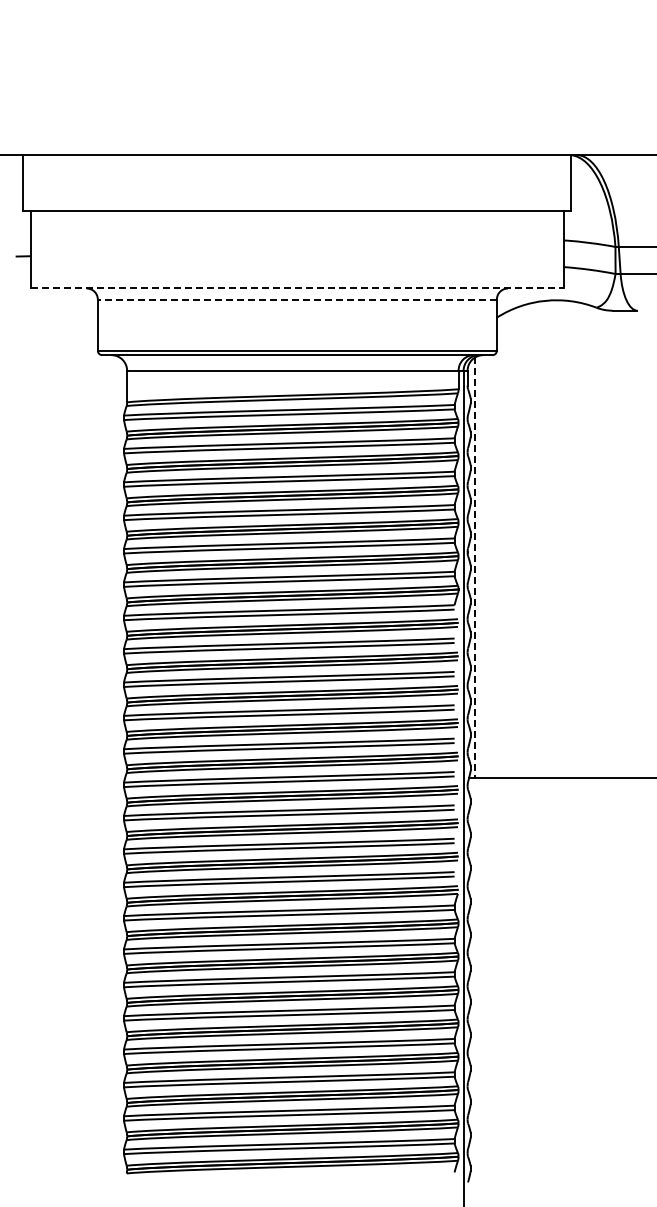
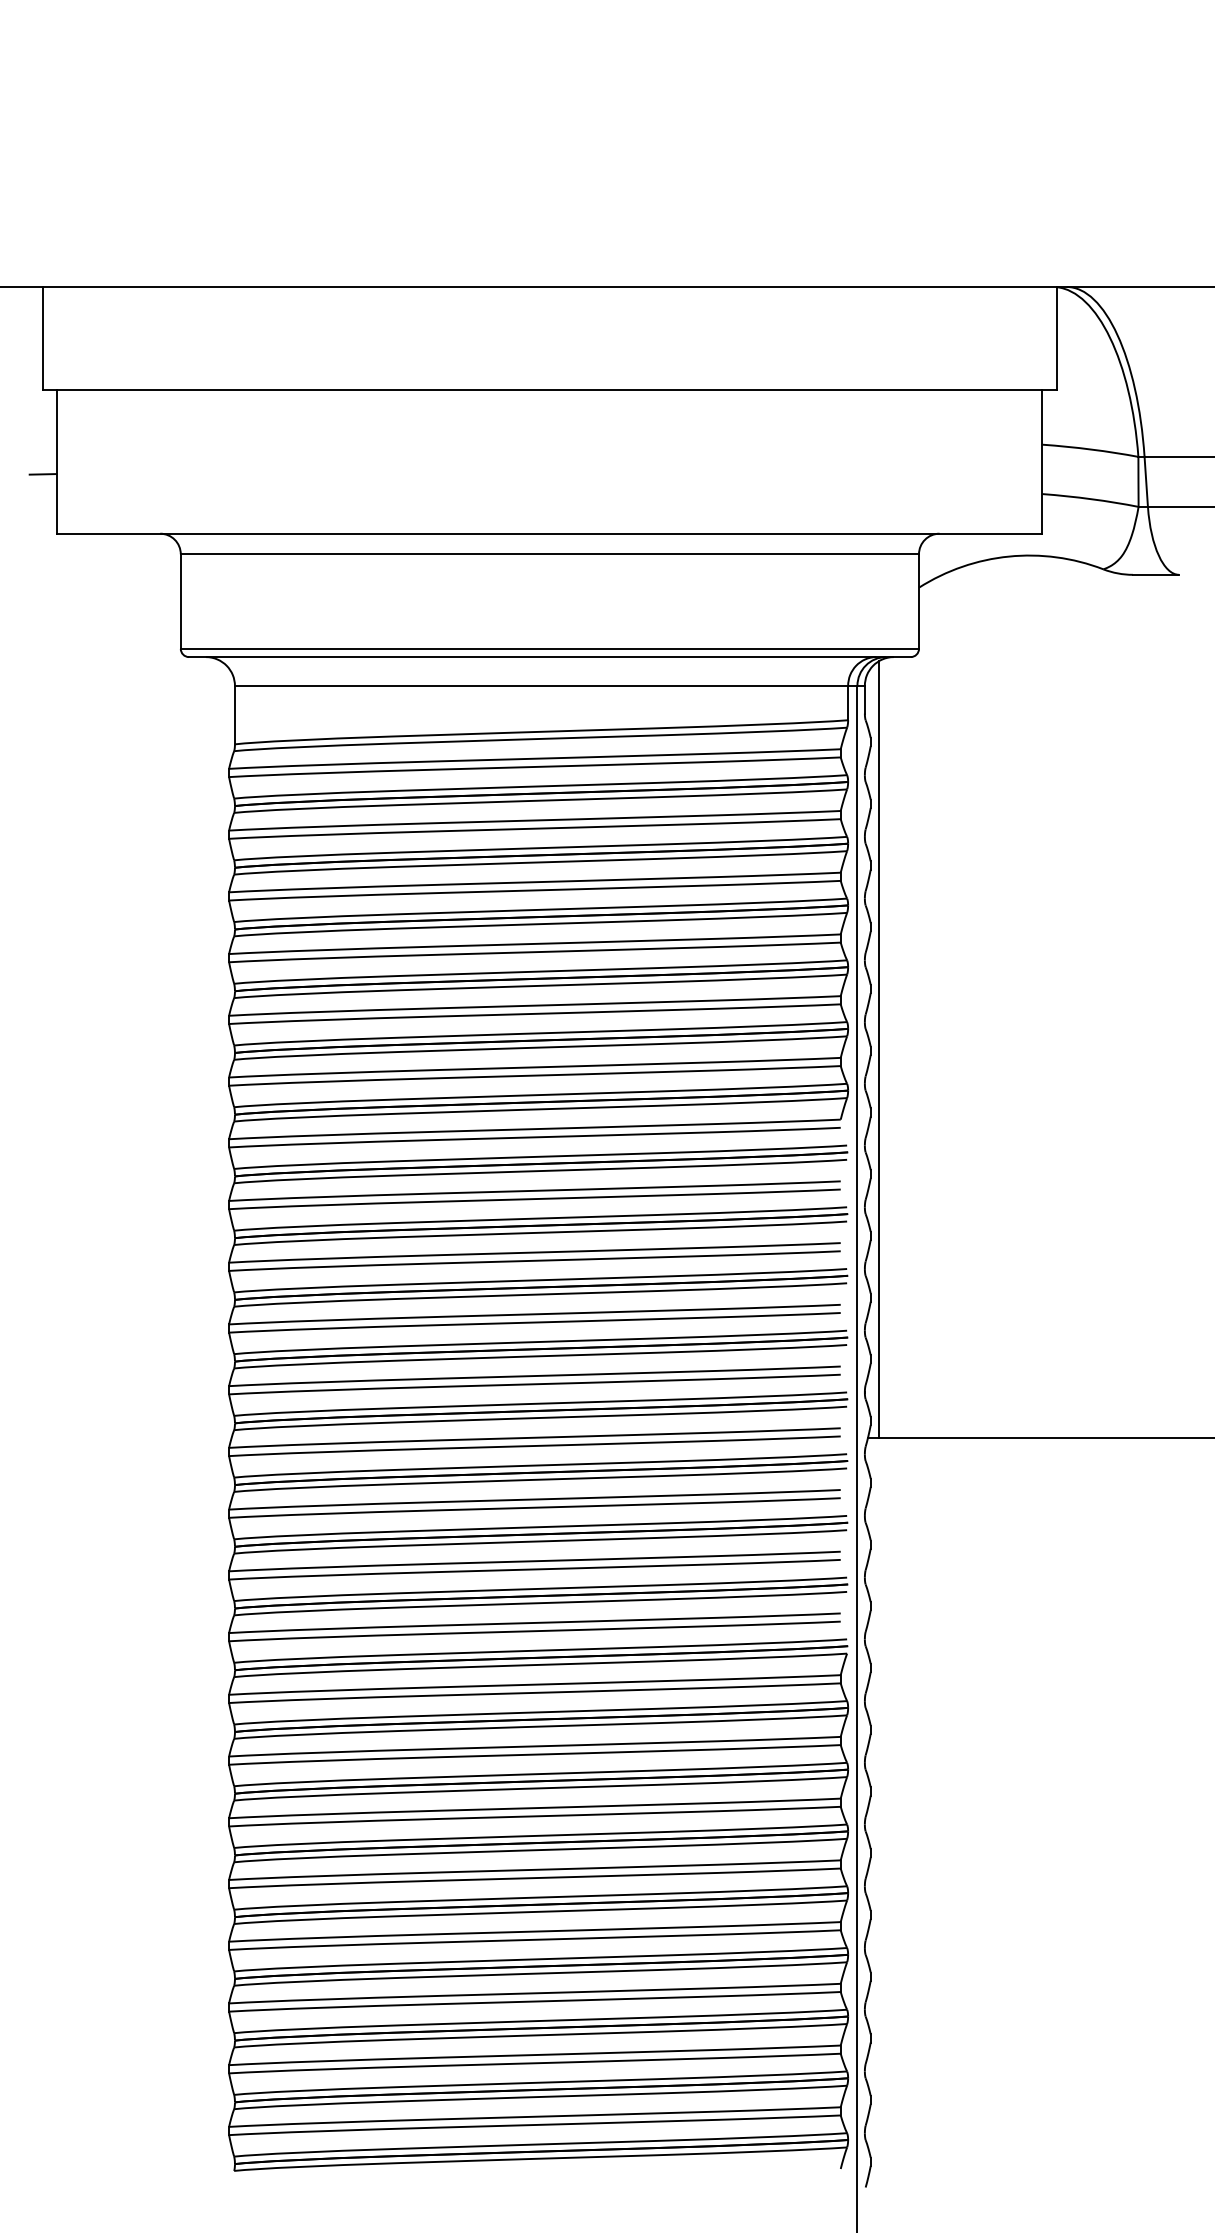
line: (297, 288) -> (550, 533), dashed -> solid
line: (297, 299) -> (550, 554), dashed -> solid
line: (475, 567) -> (879, 1049), dashed -> solid

